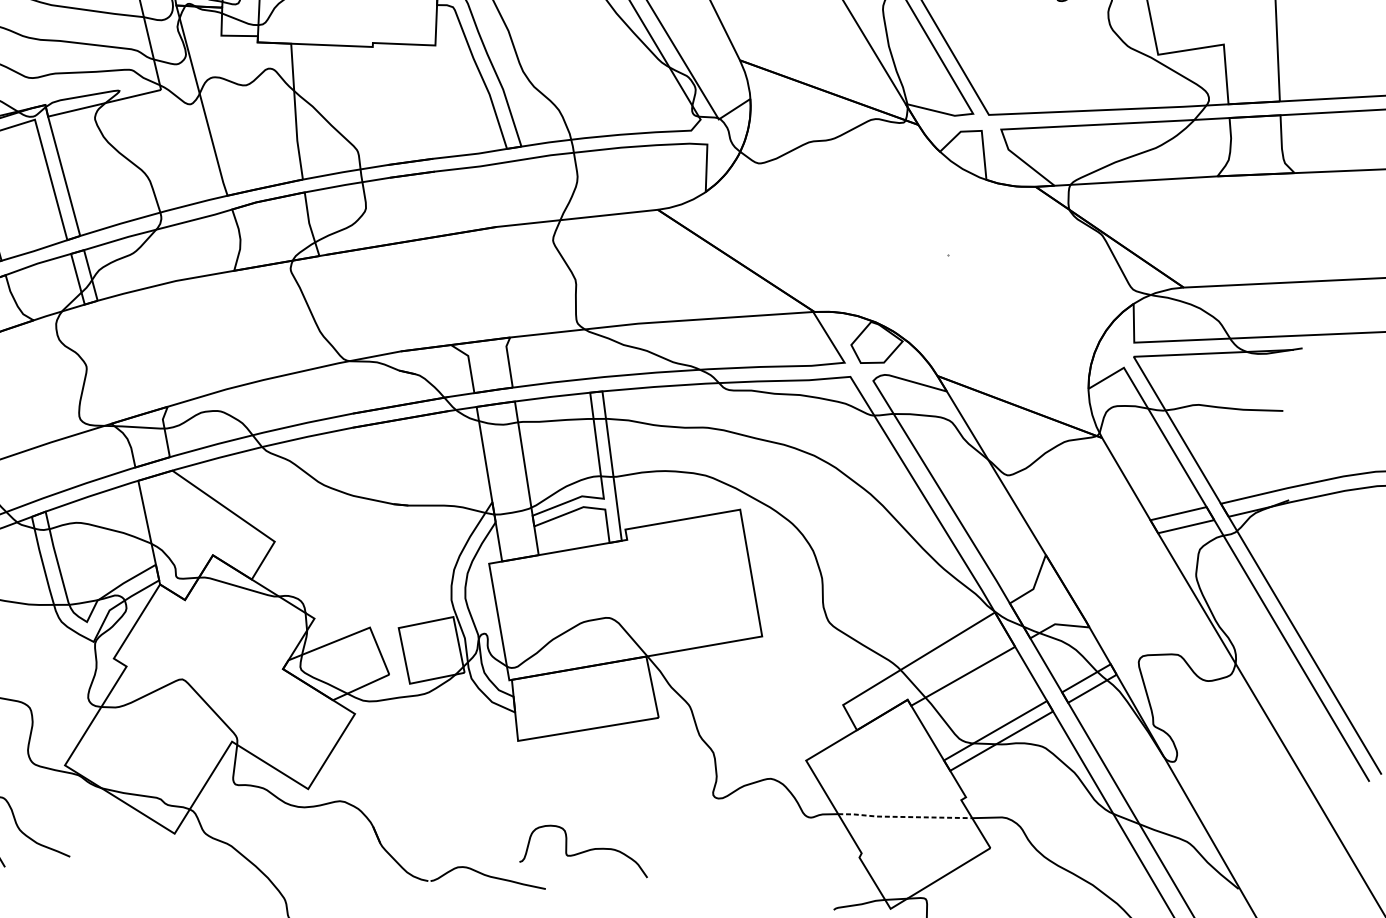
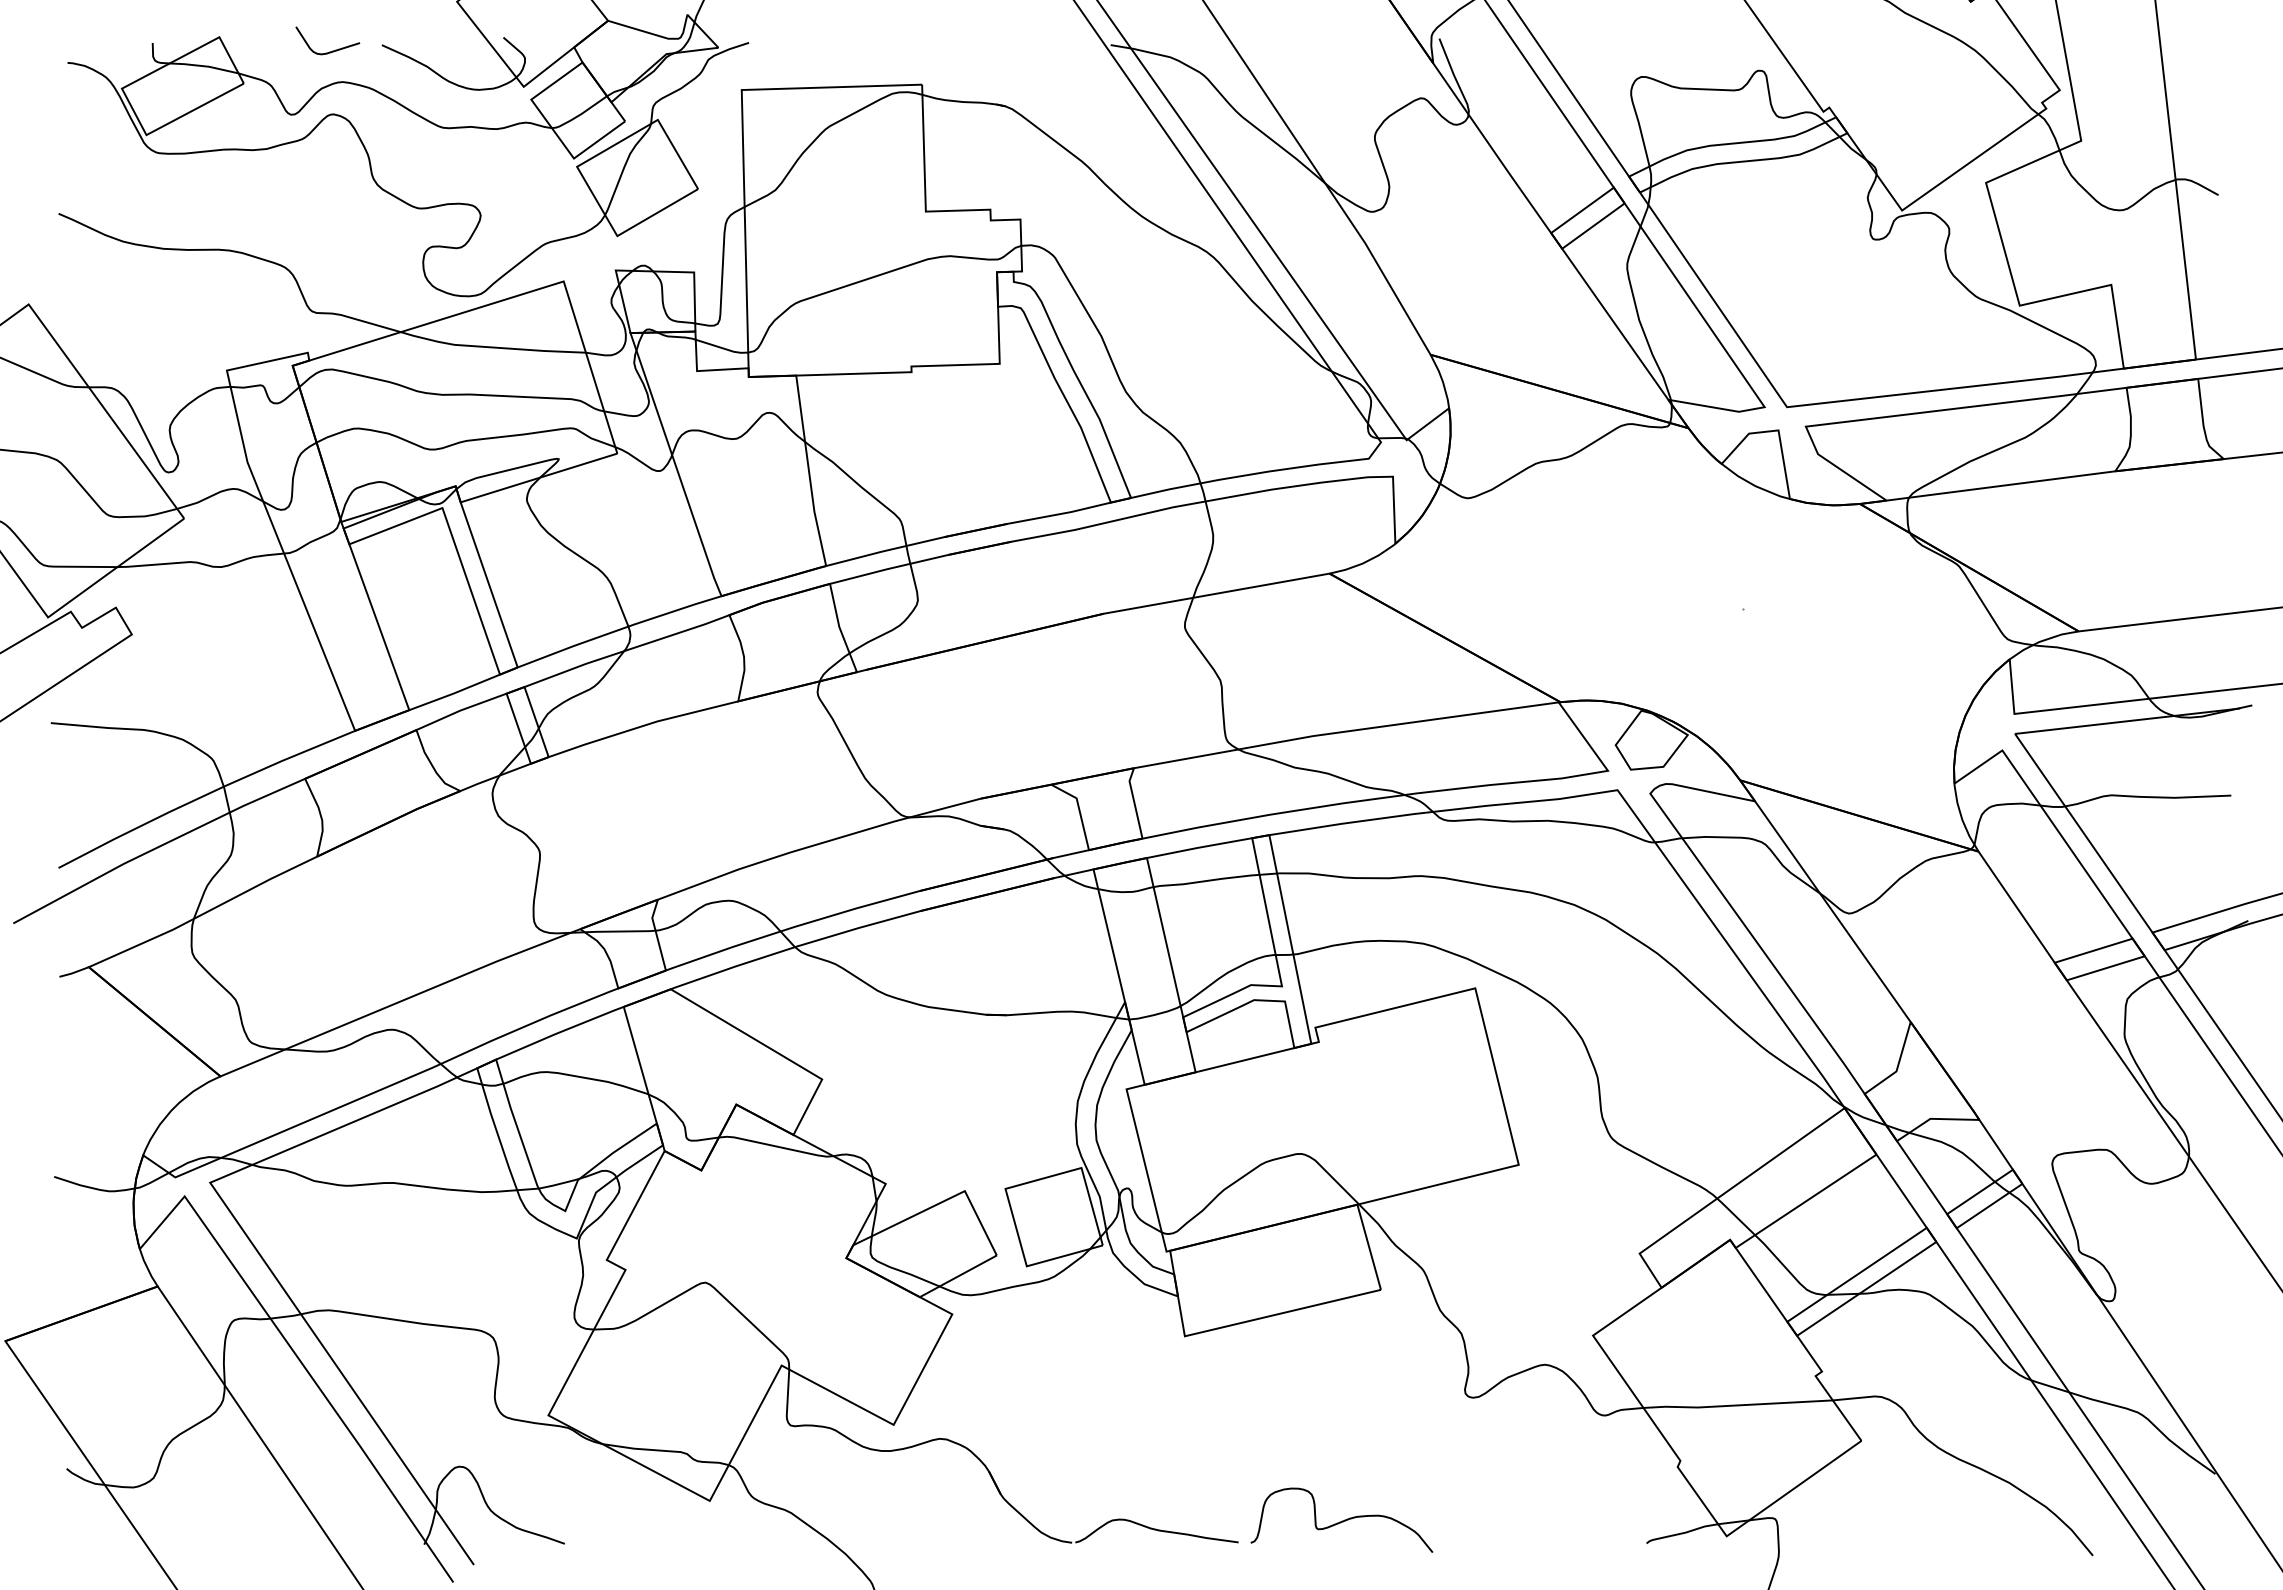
line: (904, 817) -> (1737, 1405), dashed -> solid
curve: (585, 850) -> (1342, 1520), moved

